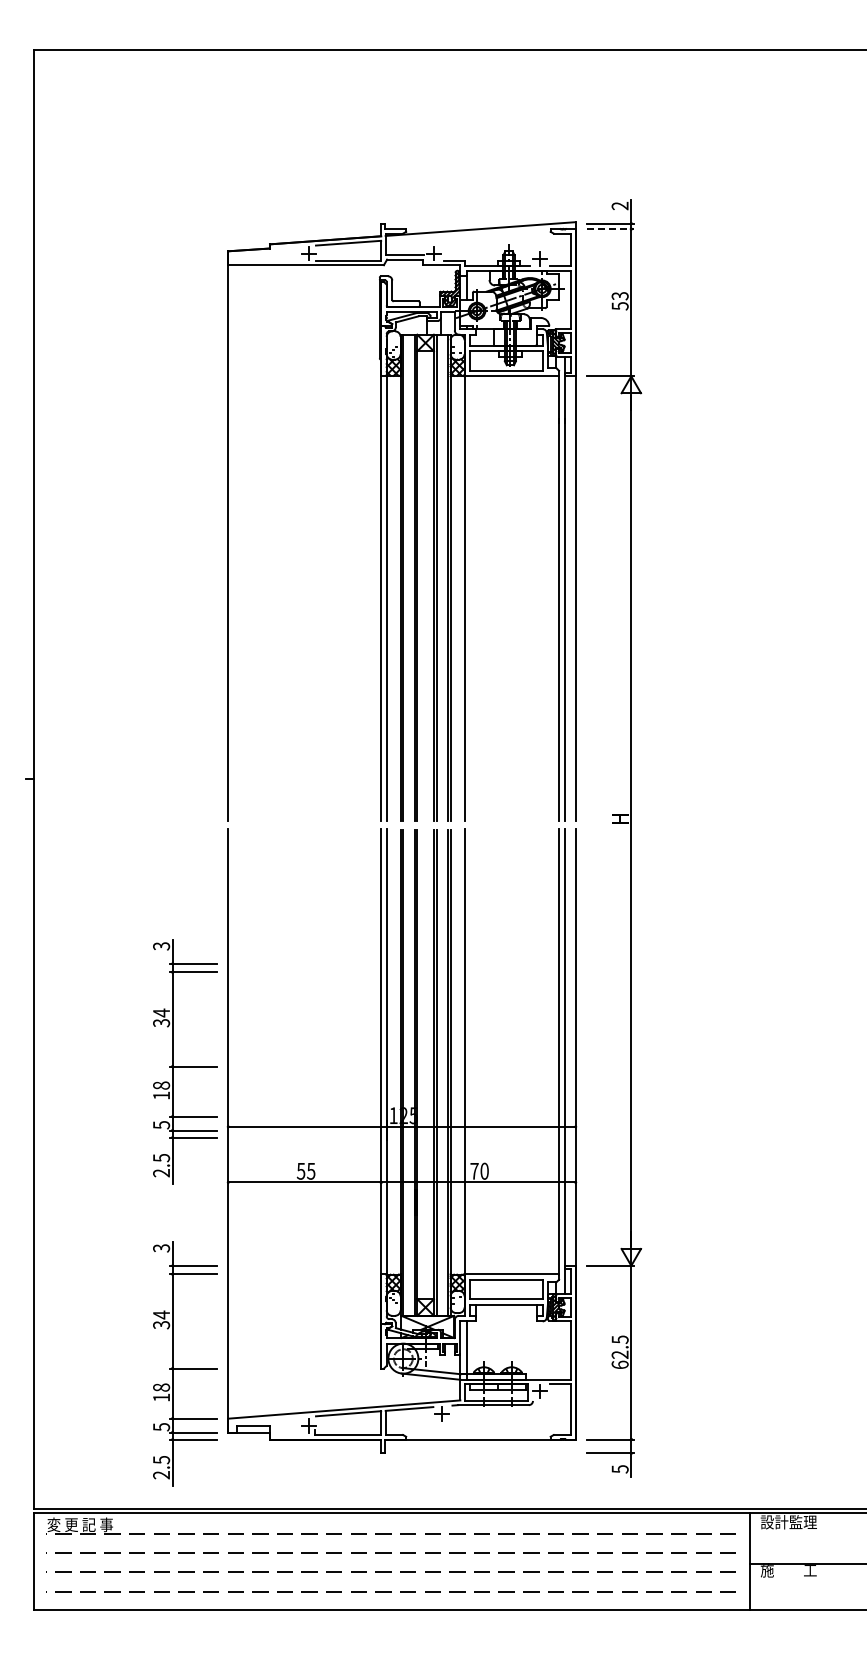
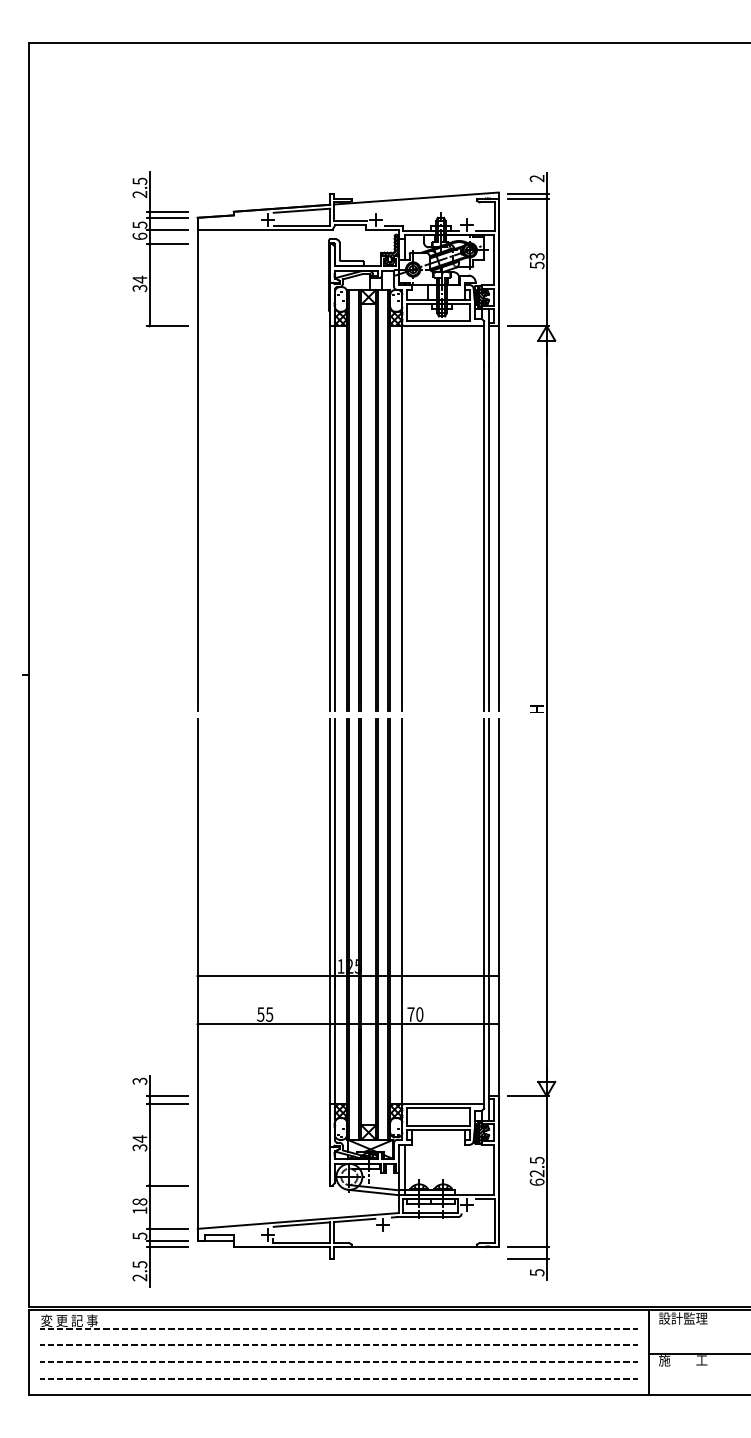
line: (610, 229) -> (528, 198), dashed -> solid
part: (185, 287) -> (160, 249), added
part: (185, 1061) -> (160, 919), removed

